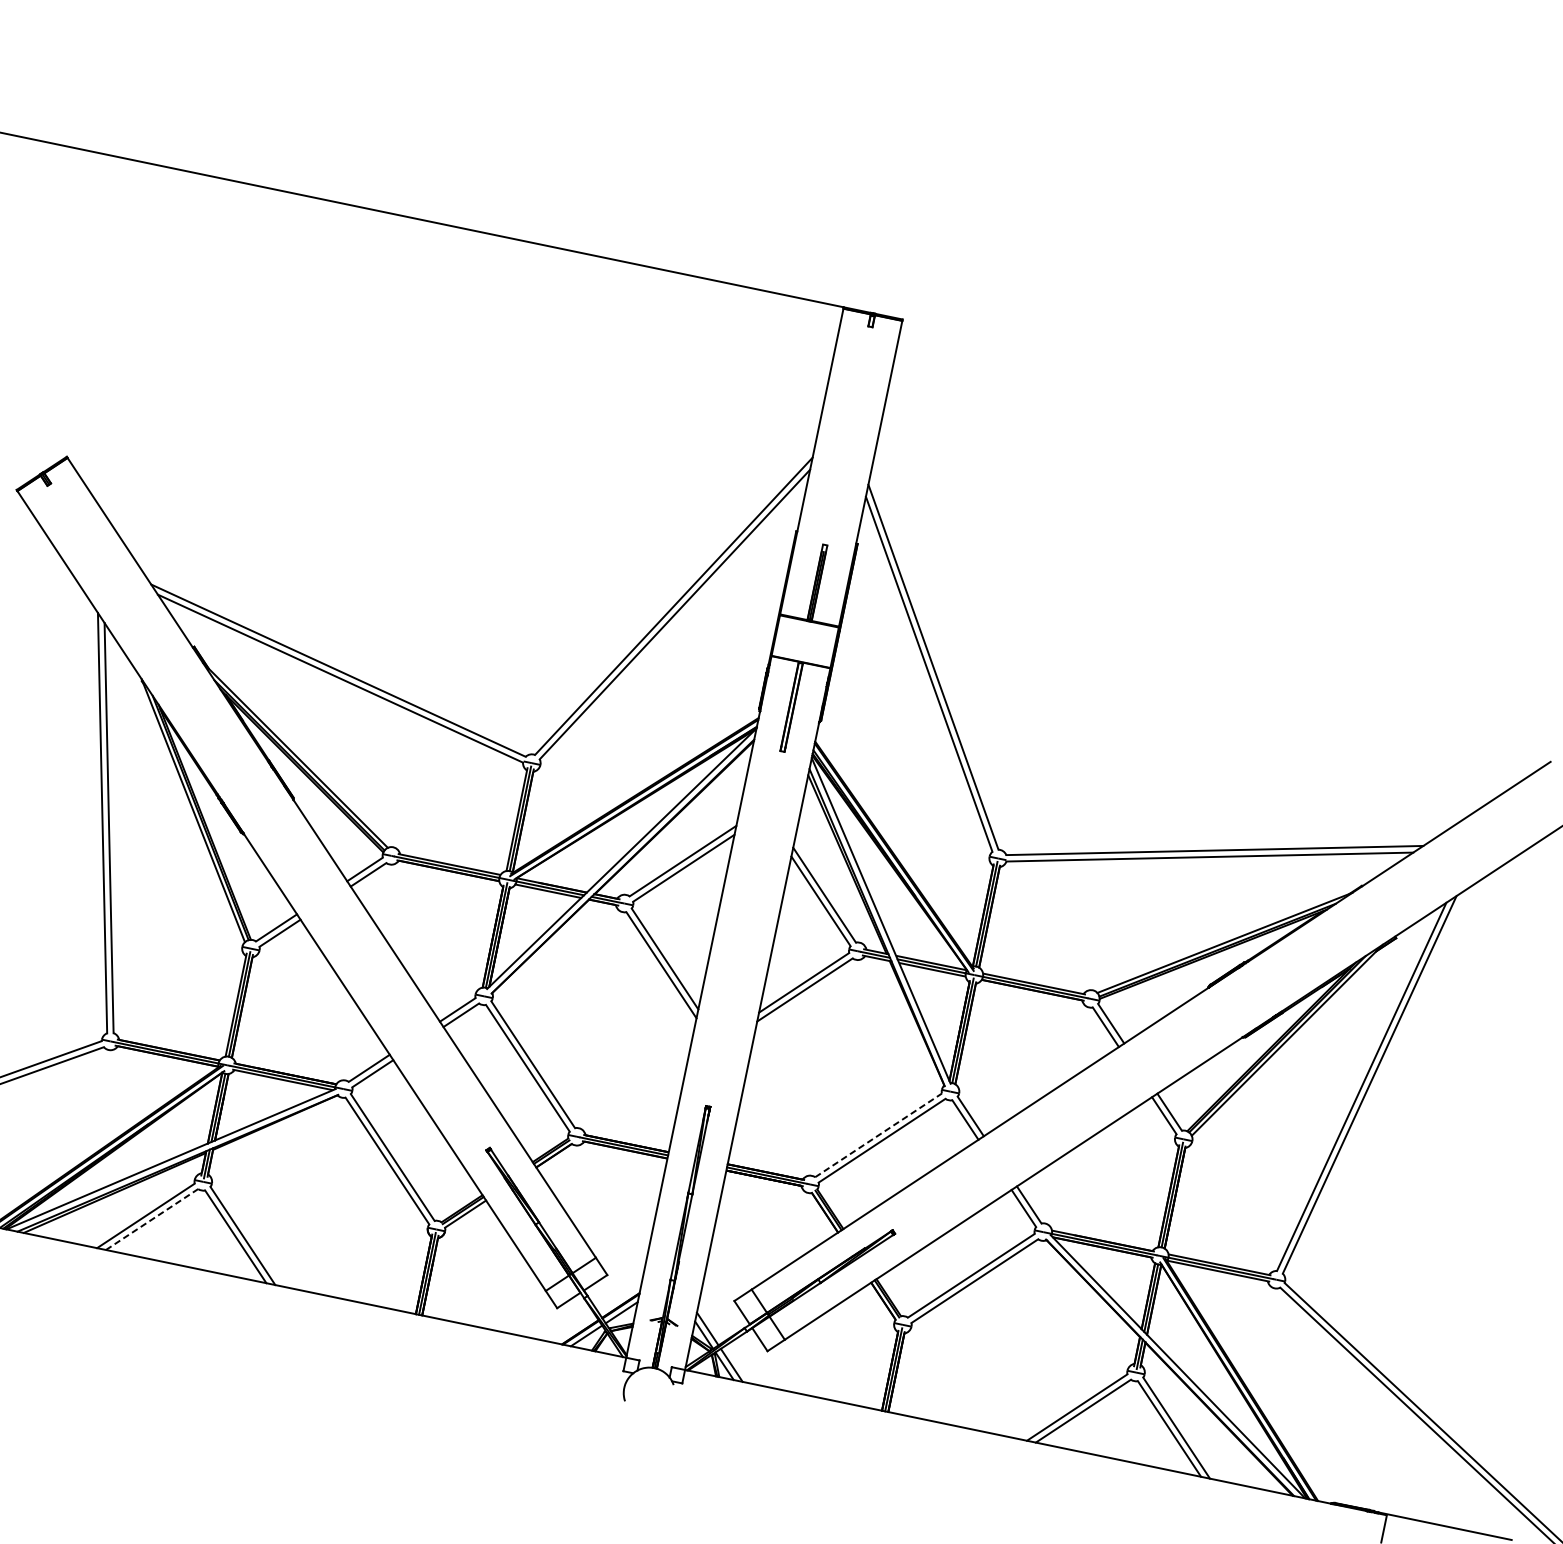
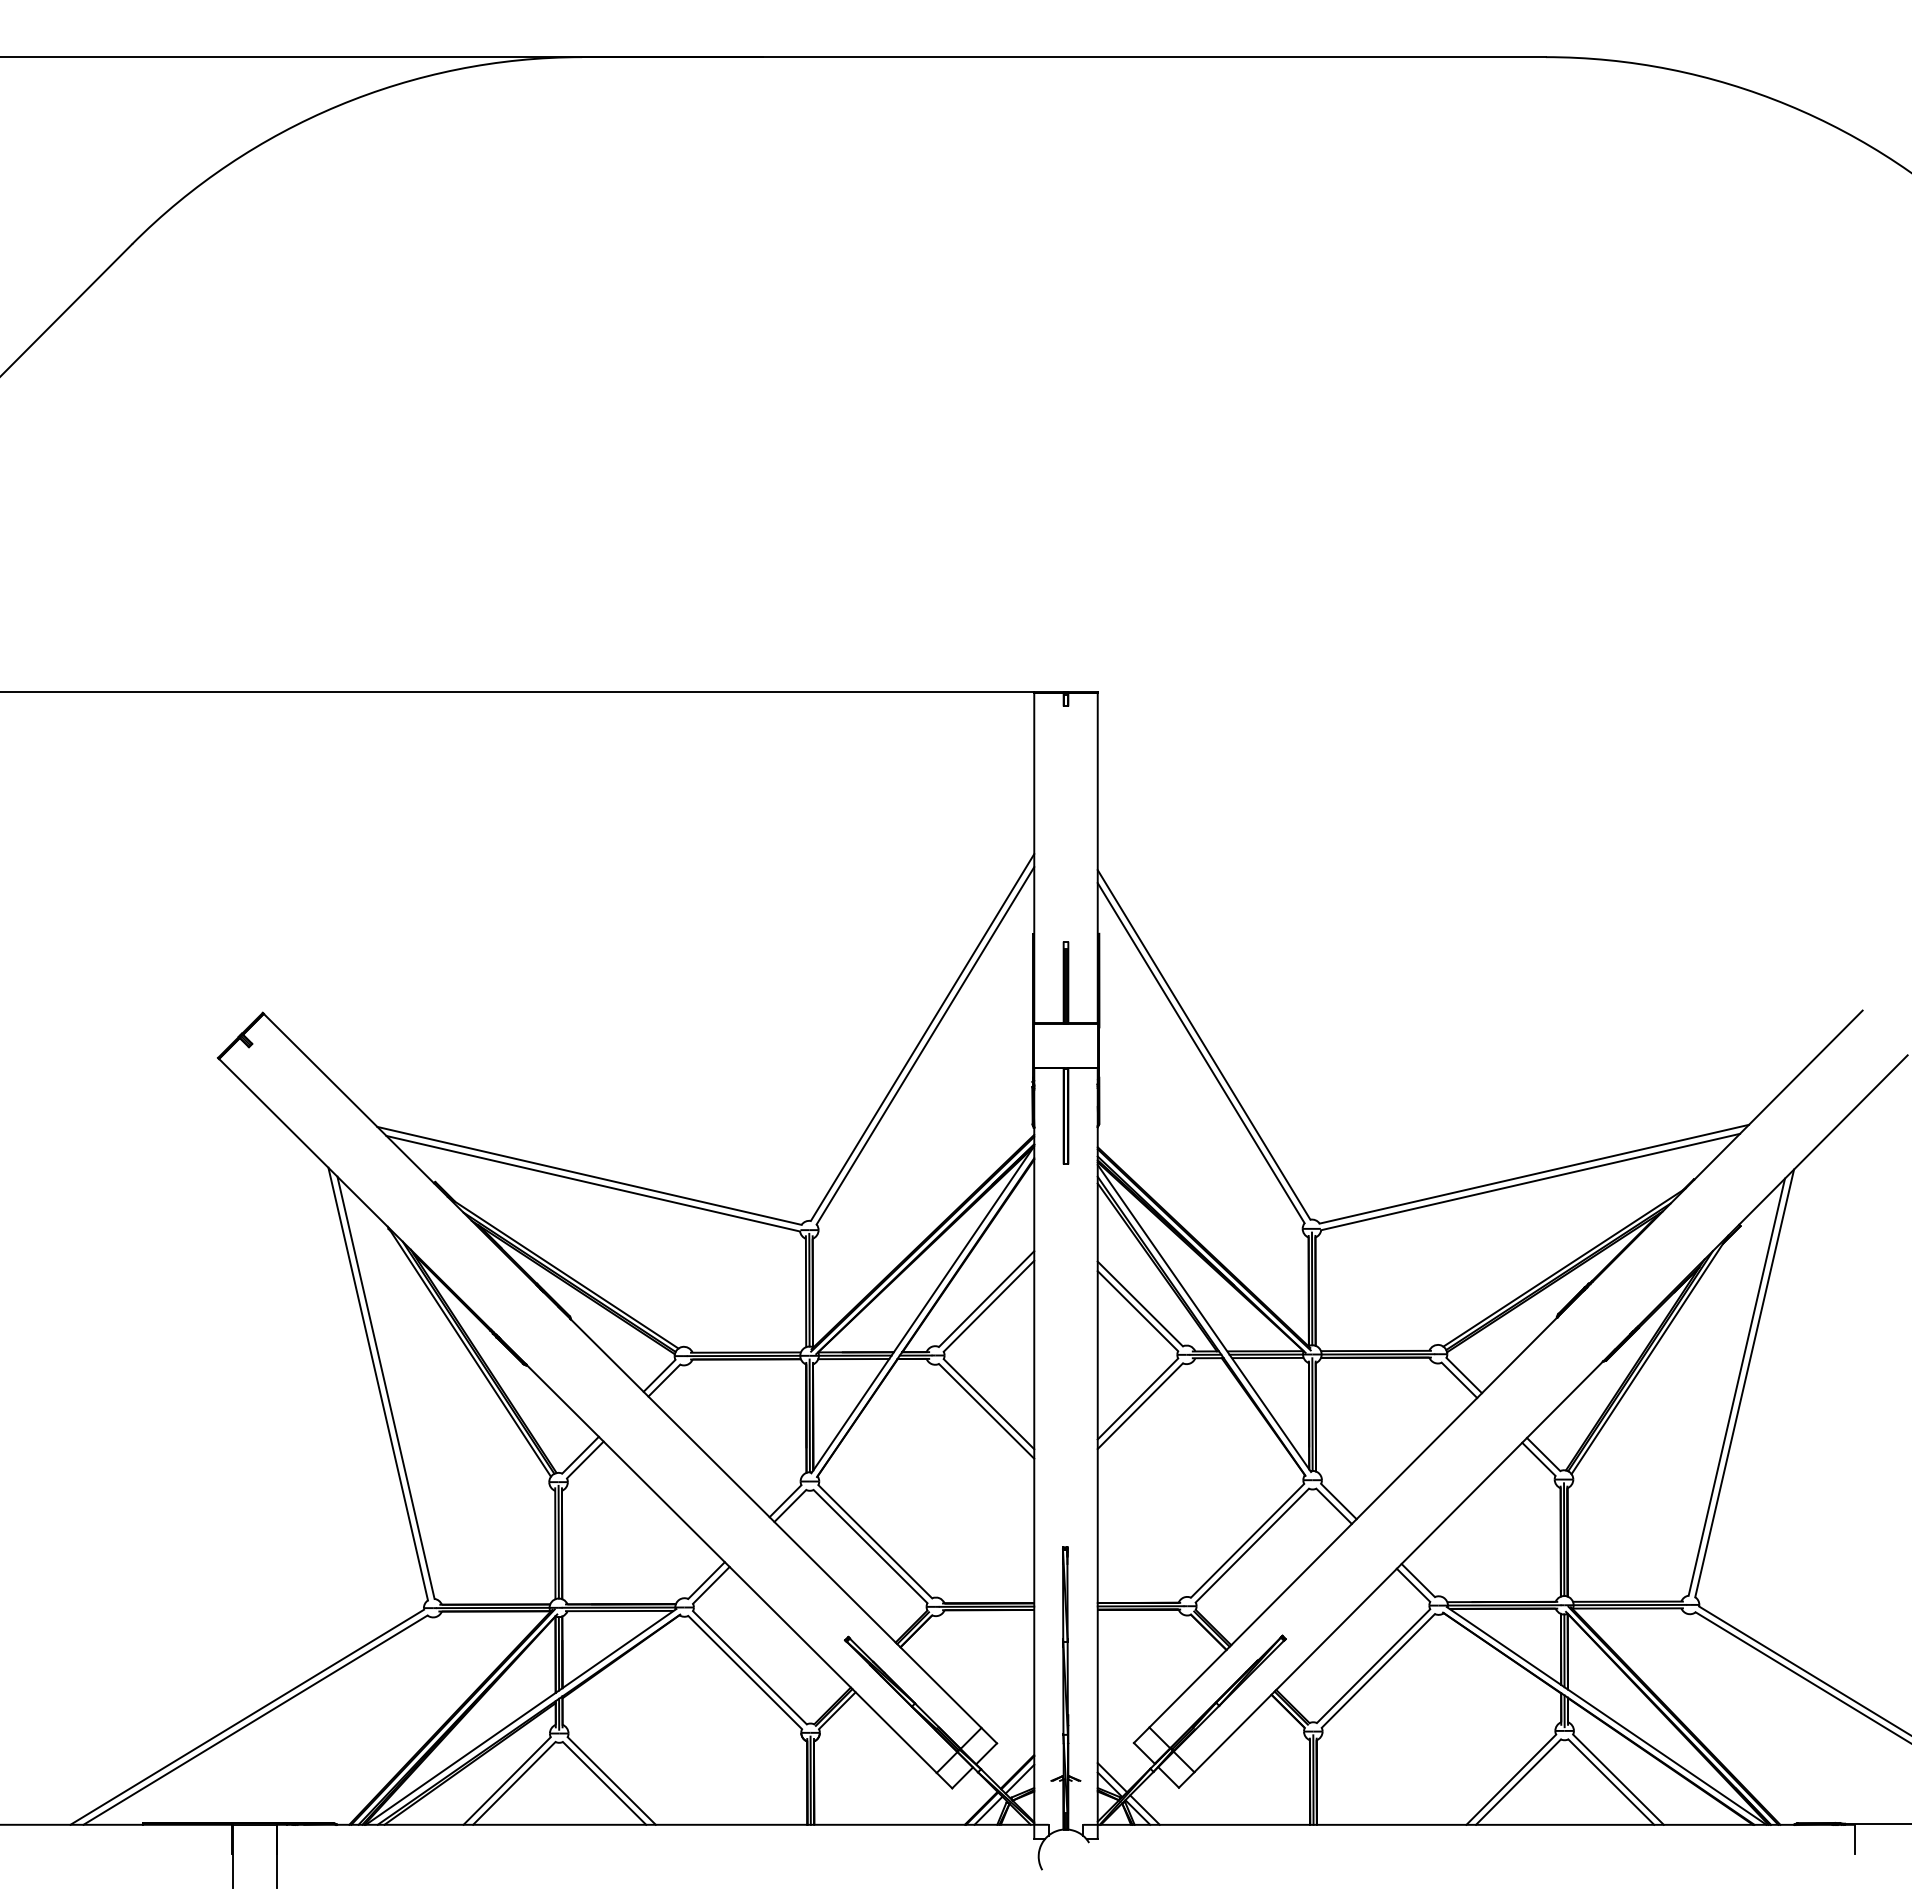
line: (878, 1135) -> (1247, 1540), dashed -> solid
line: (152, 1219) -> (514, 1783), dashed -> solid

